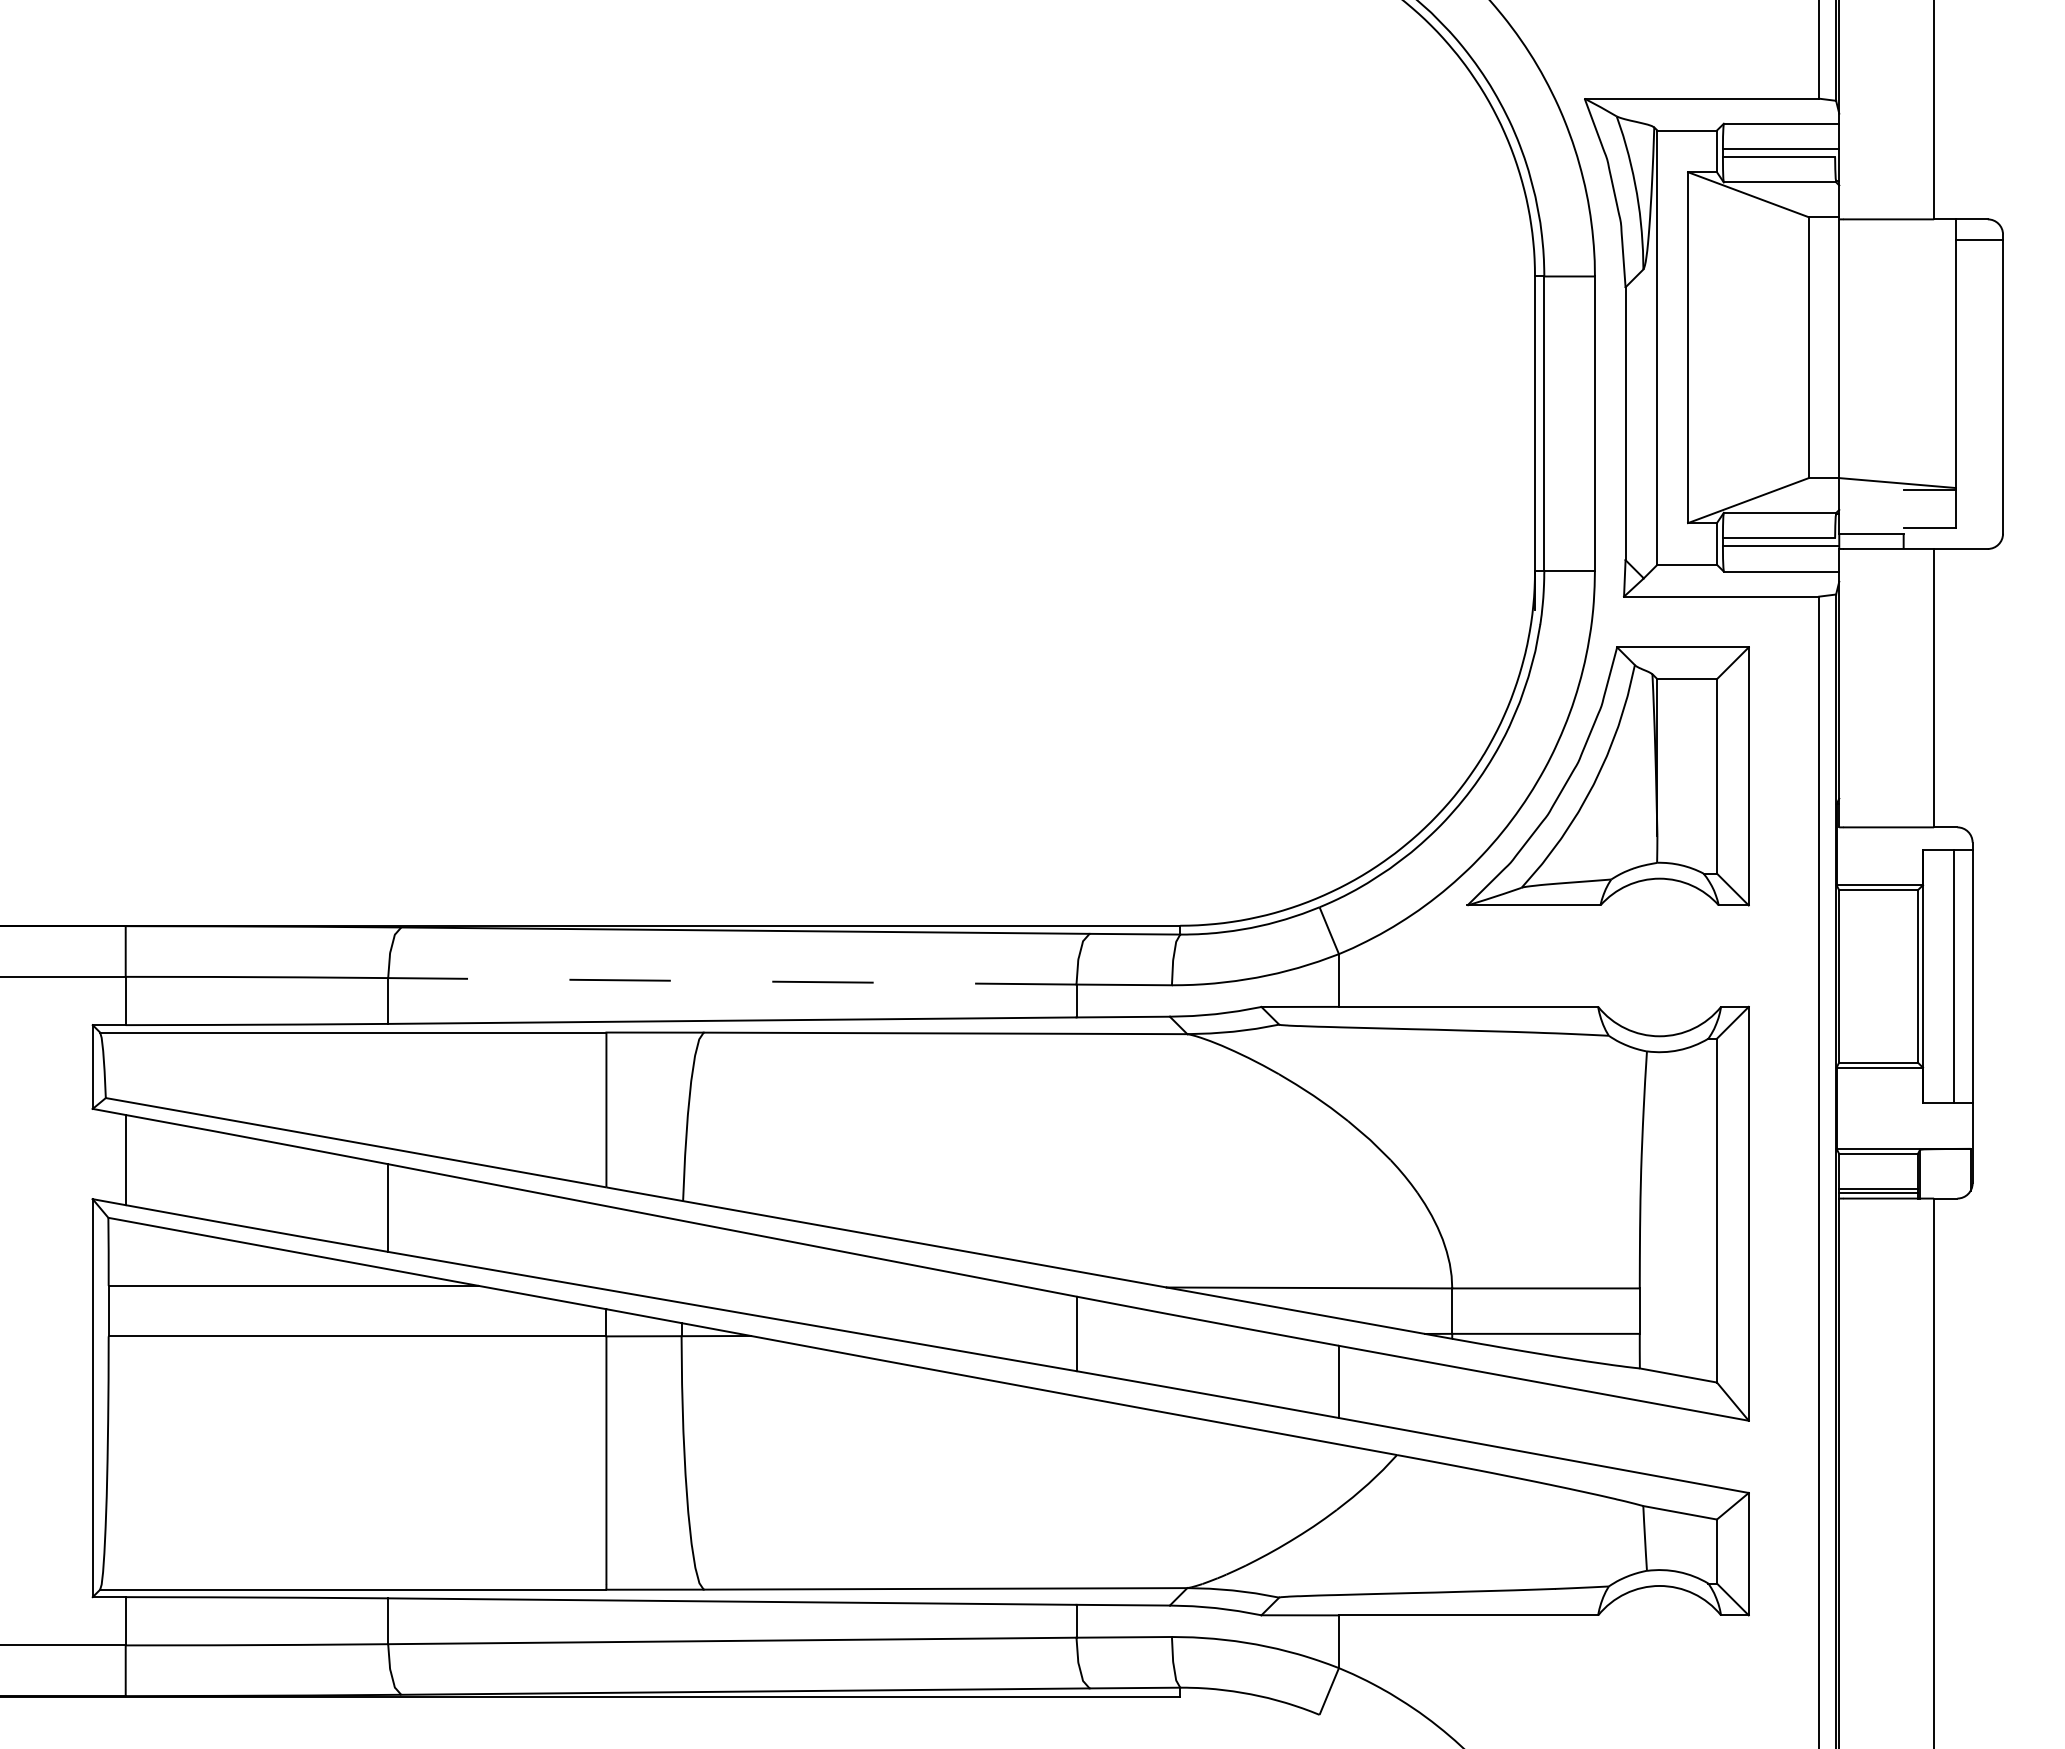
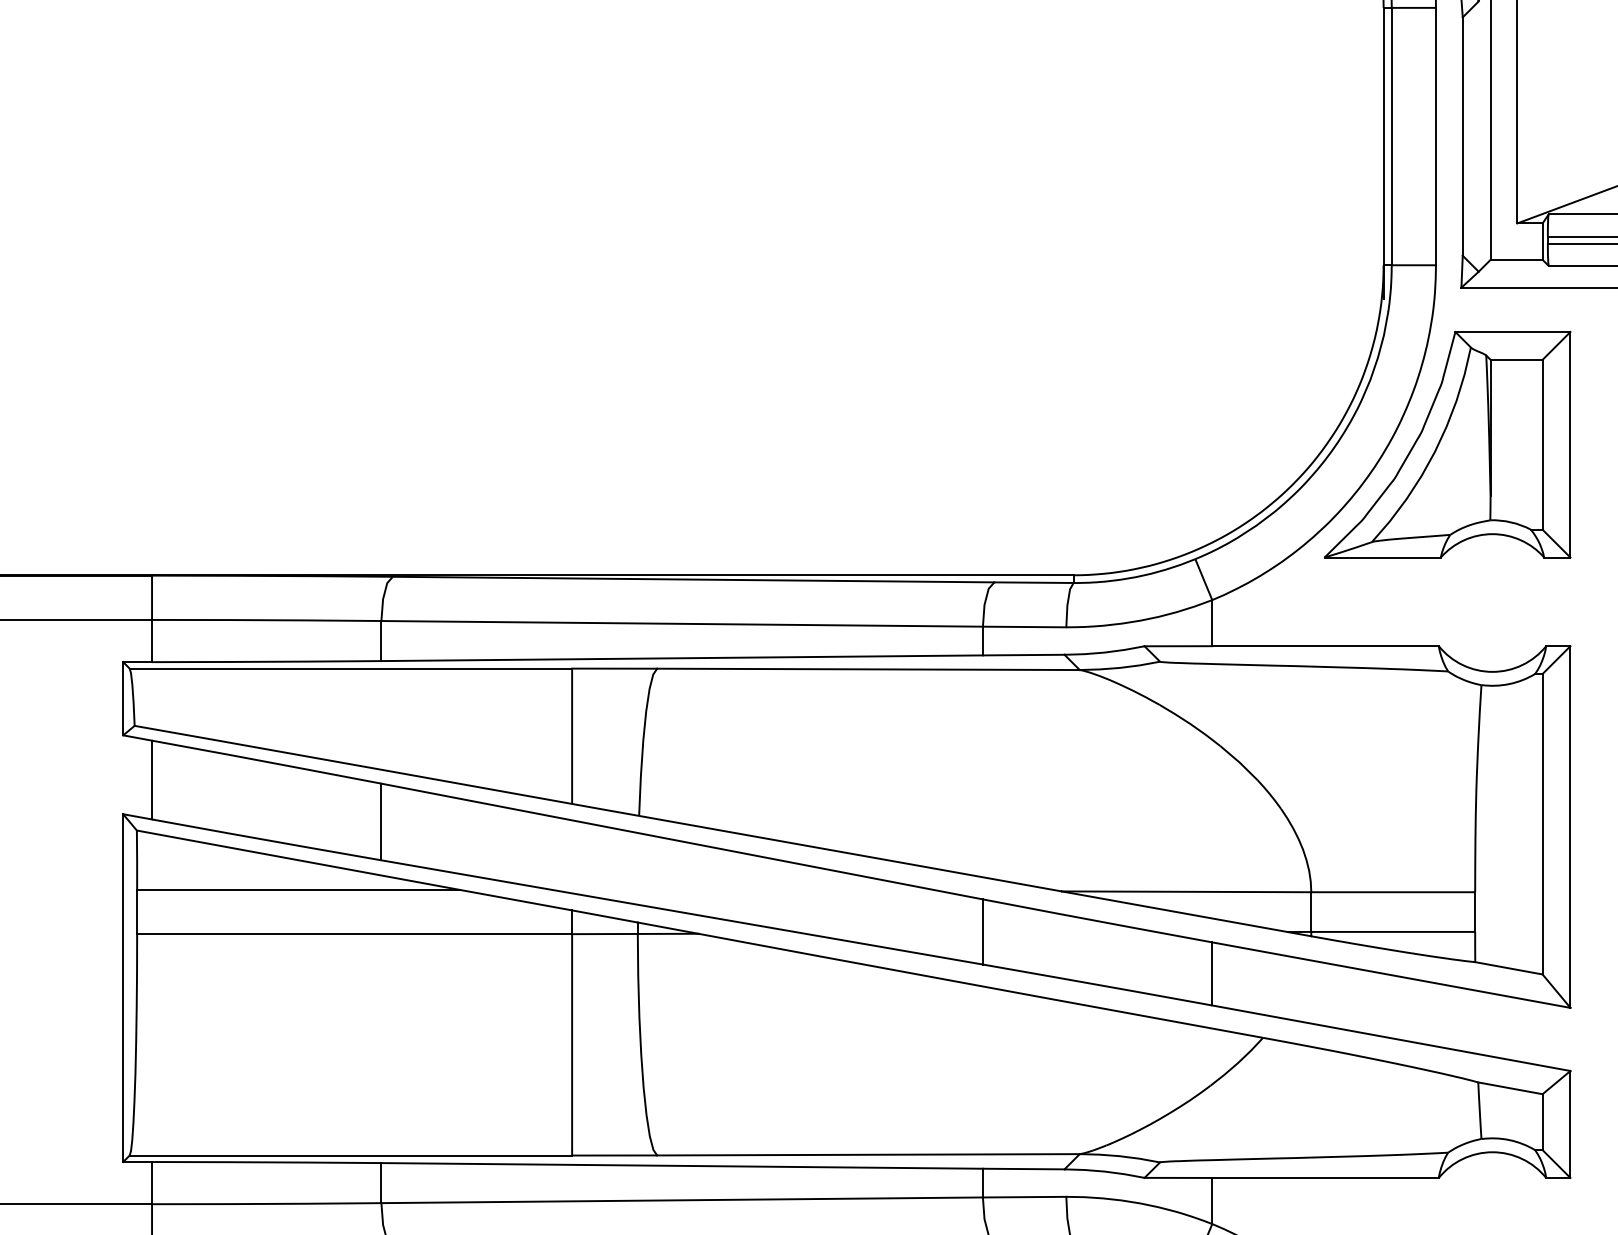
line: (731, 981) -> (681, 624), dashed -> solid

